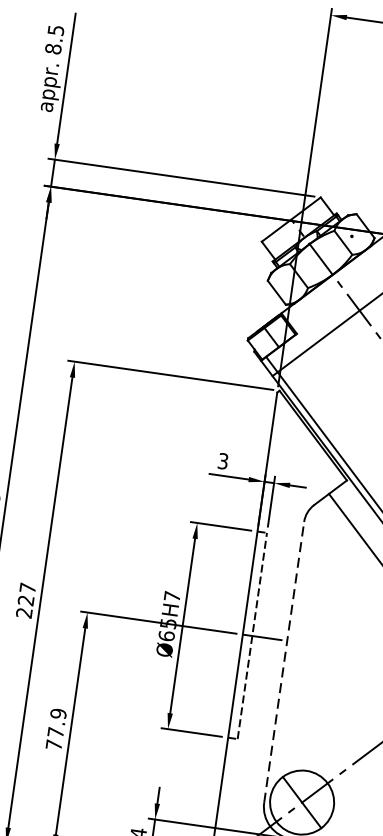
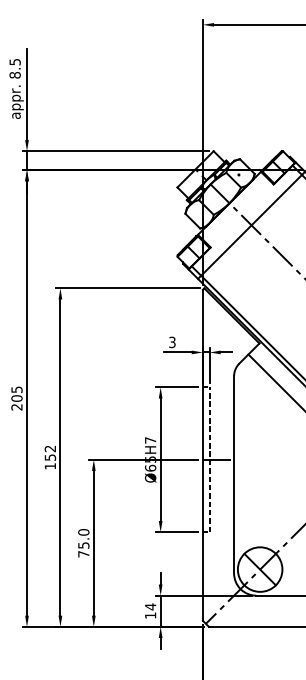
text: (26, 600) -> (50, 457), 227 -> 152
line: (284, 661) -> (234, 474), dashed -> solid
text: (56, 722) -> (83, 538), 77.9 -> 75.0

